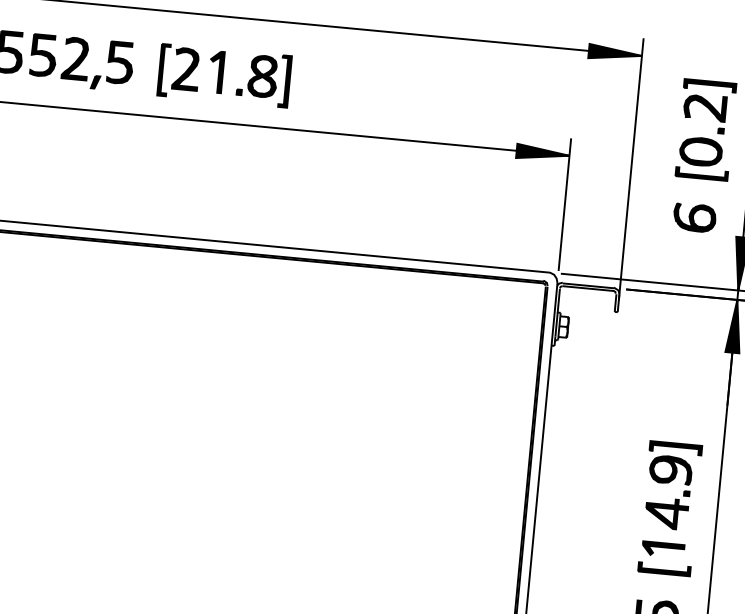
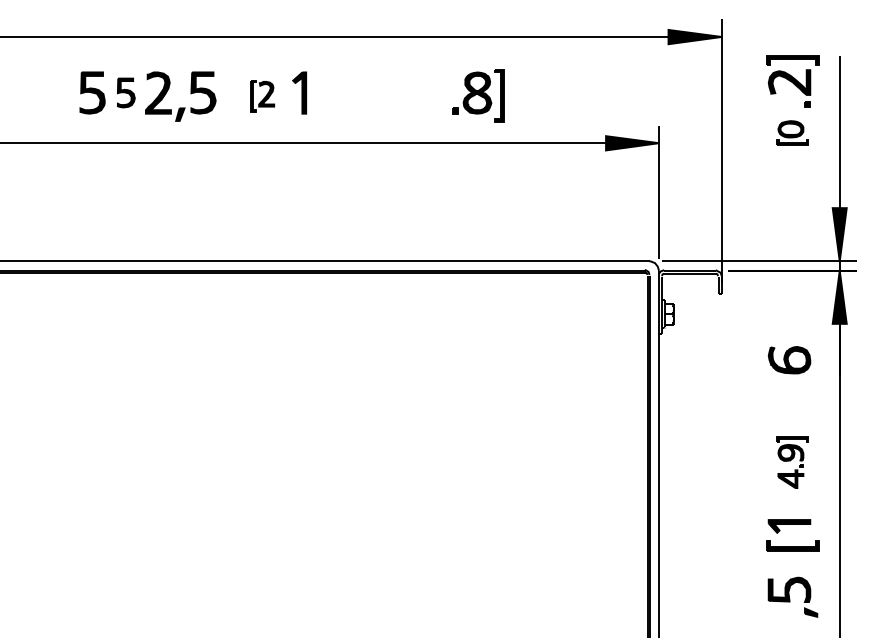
part: (44, 55) -> (126, 92), size x0.7
part: (179, 71) -> (262, 95), size x0.6
part: (263, 79) -> (478, 95), moved
part: (703, 157) -> (792, 132), size x0.6
part: (694, 218) -> (789, 360), moved
part: (672, 486) -> (792, 462), size x0.6

